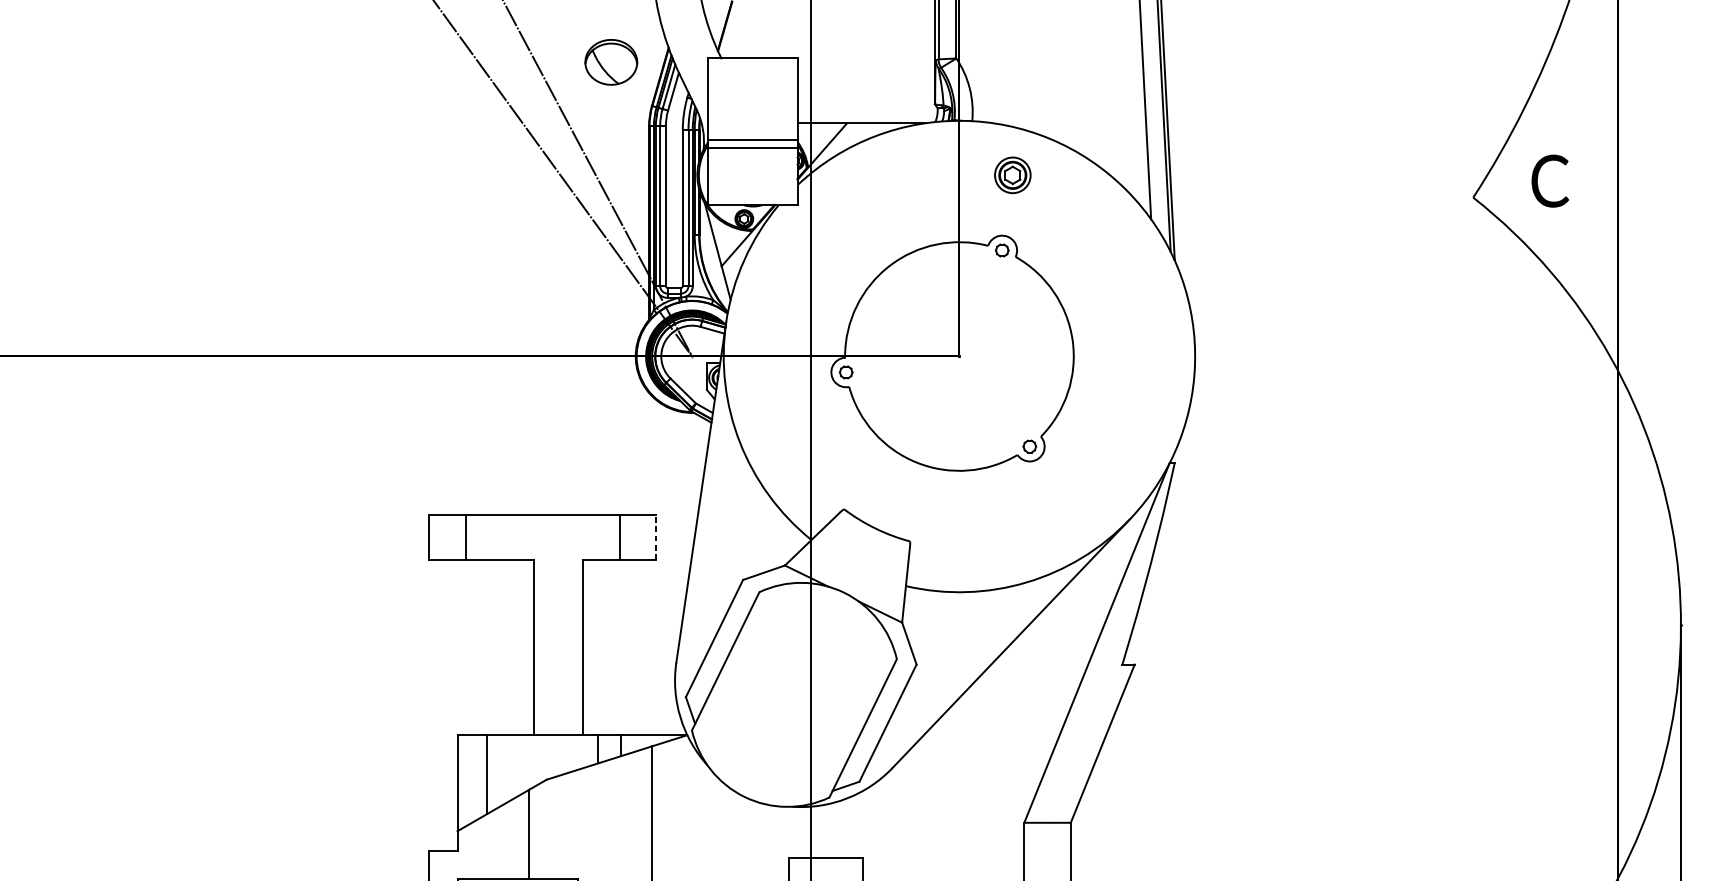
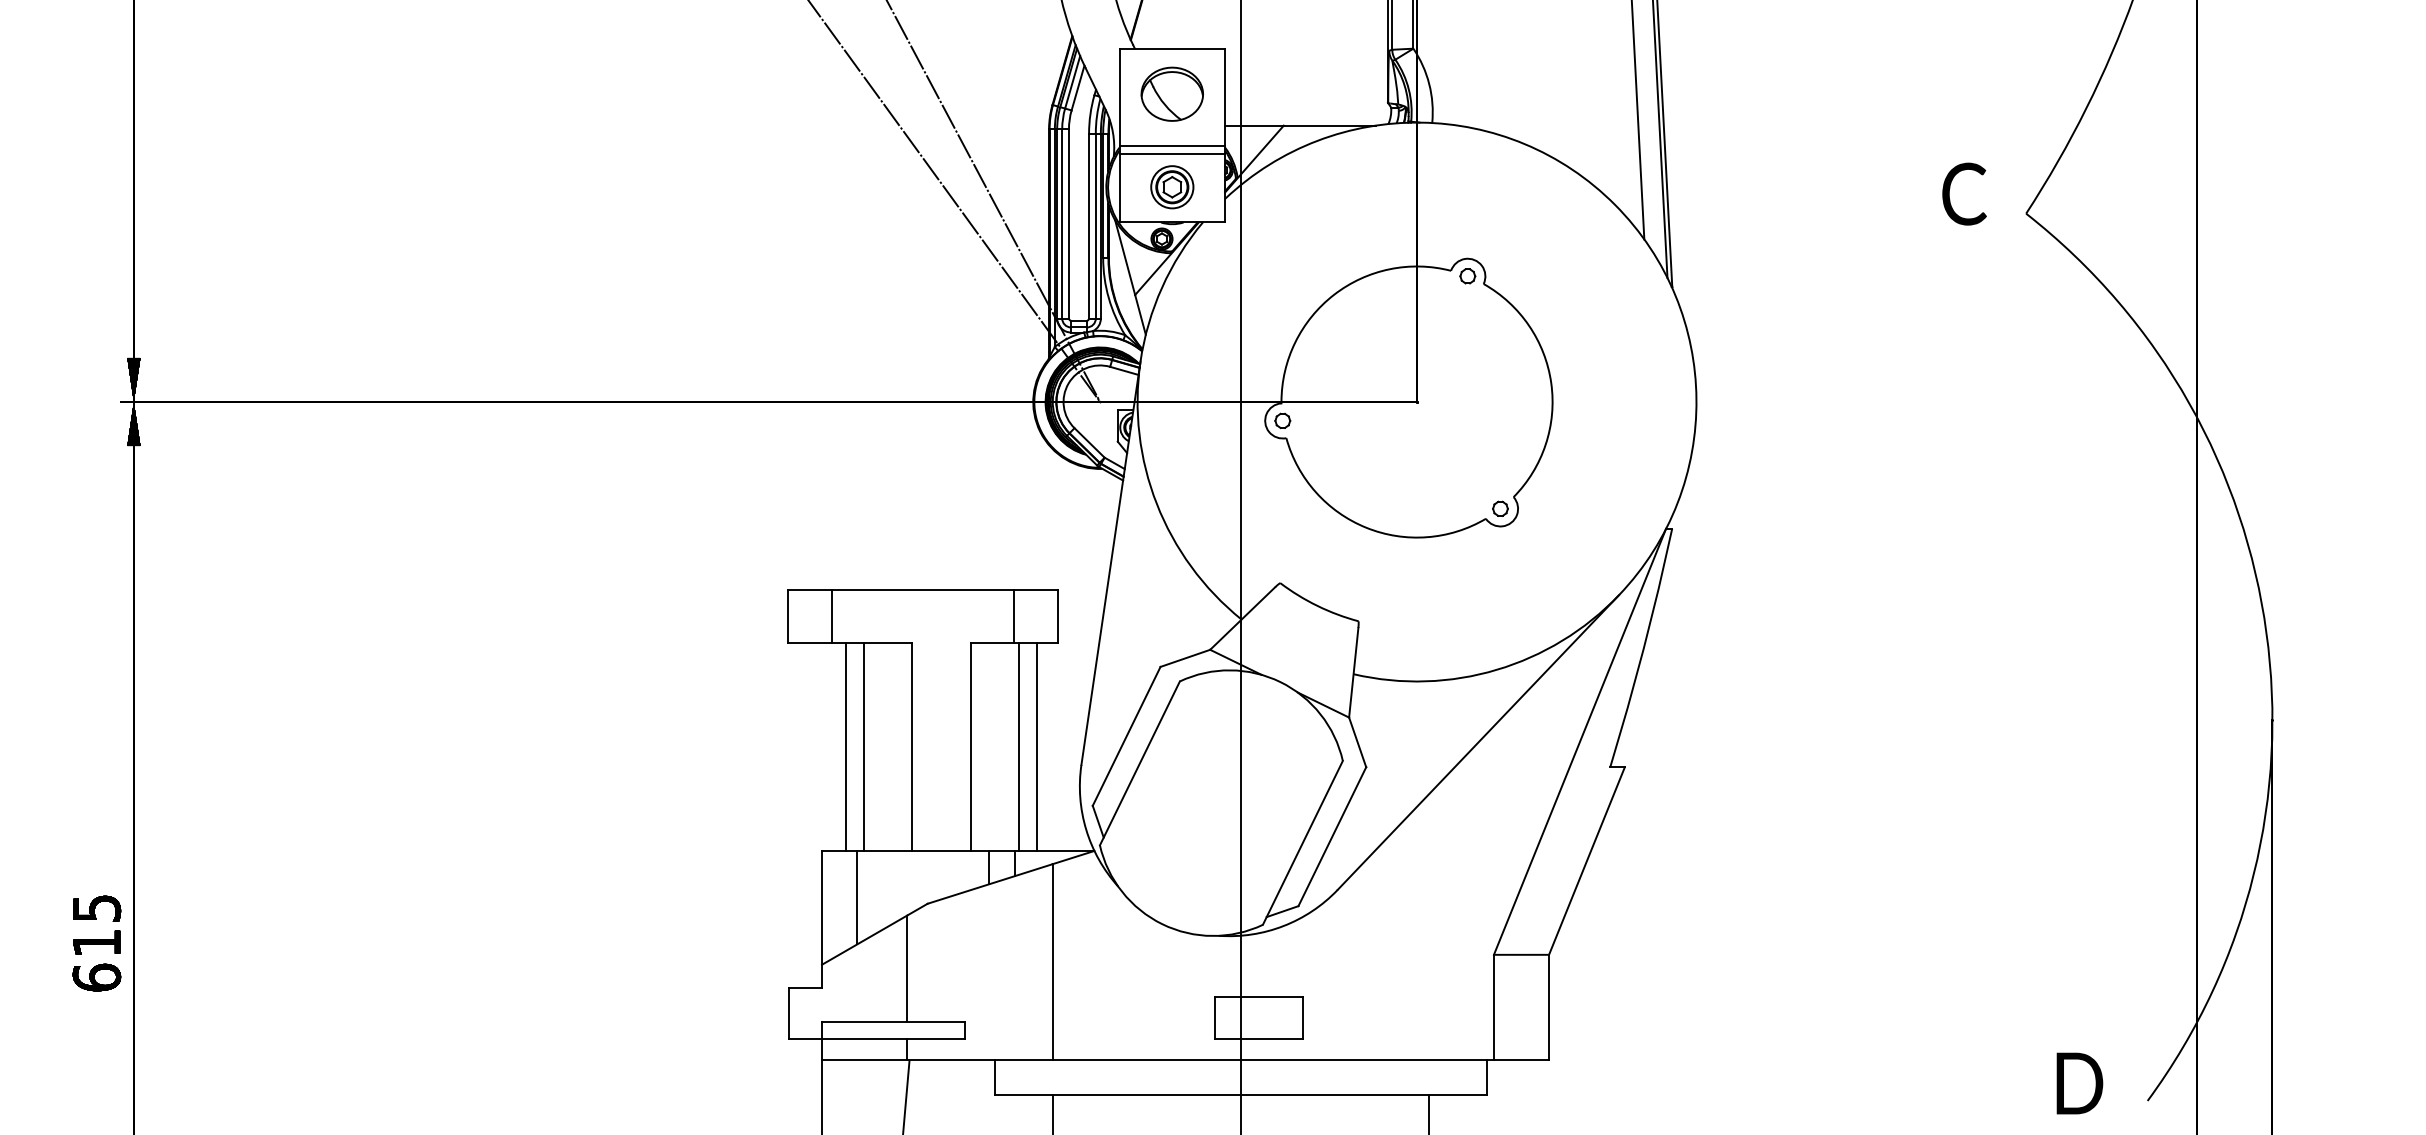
part: (610, 61) -> (1171, 93), moved
part: (1012, 175) -> (1172, 187), moved
text: (1550, 180) -> (1964, 193), moved
line: (656, 537) -> (1057, 616), dashed -> solid
line: (478, 647) -> (846, 746), added
line: (493, 647) -> (864, 746), added
line: (623, 647) -> (1018, 746), added
line: (638, 647) -> (1036, 746), added

